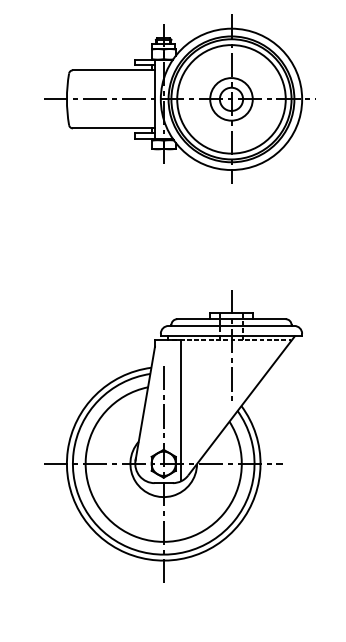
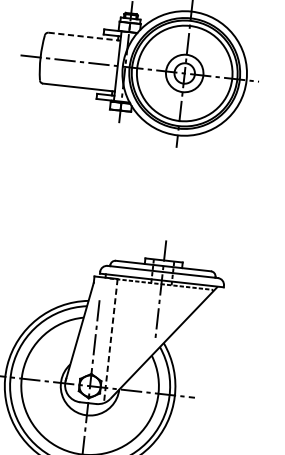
line: (114, 70) -> (85, 36), solid -> dashed
line: (181, 410) -> (110, 341), solid -> dashed

